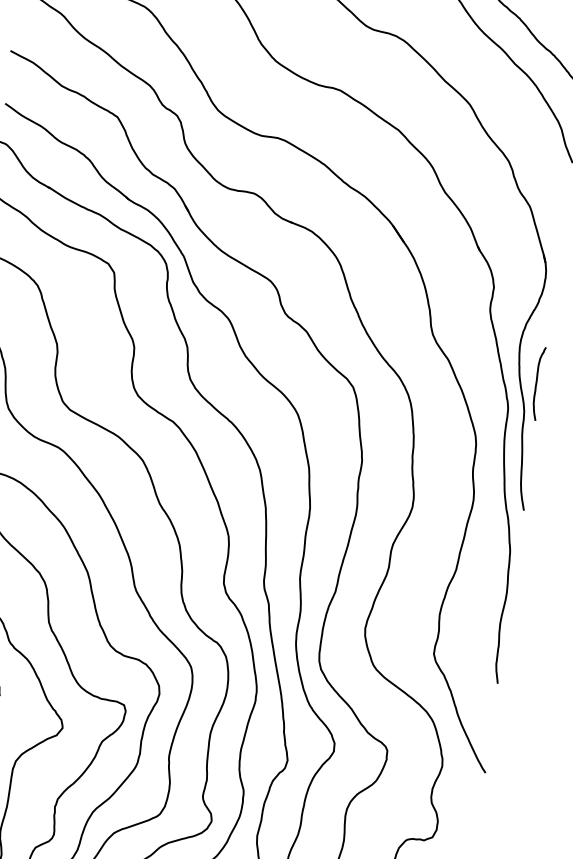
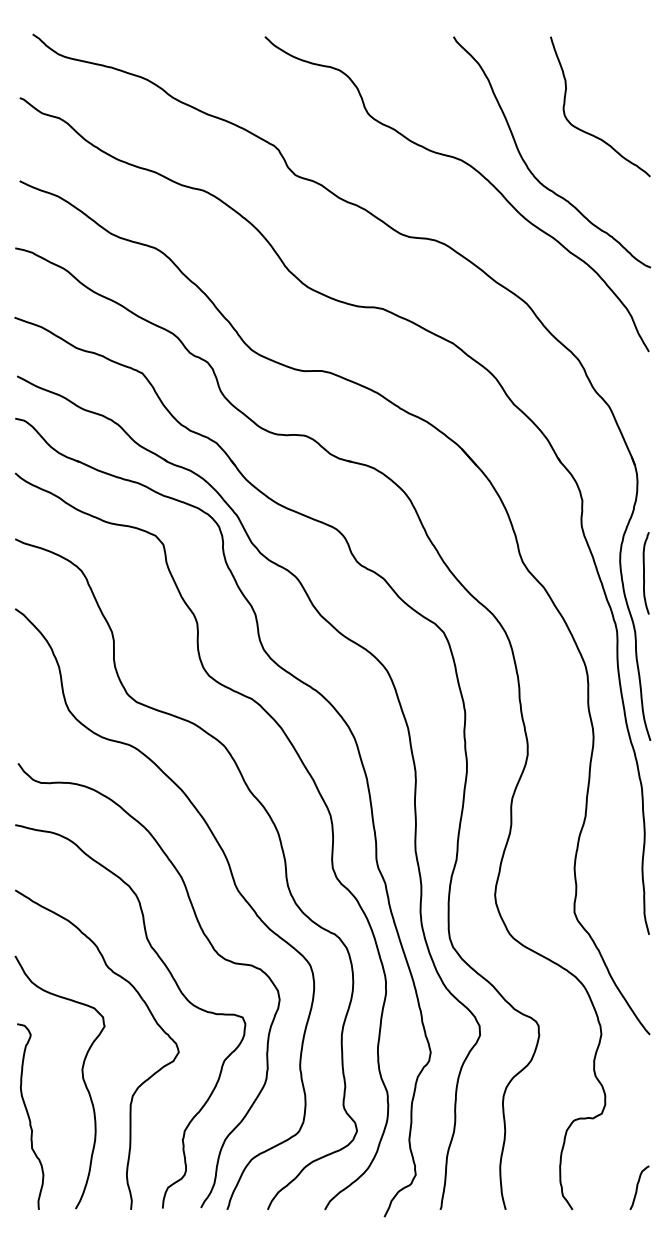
curve: (536, 383) -> (644, 573), moved

